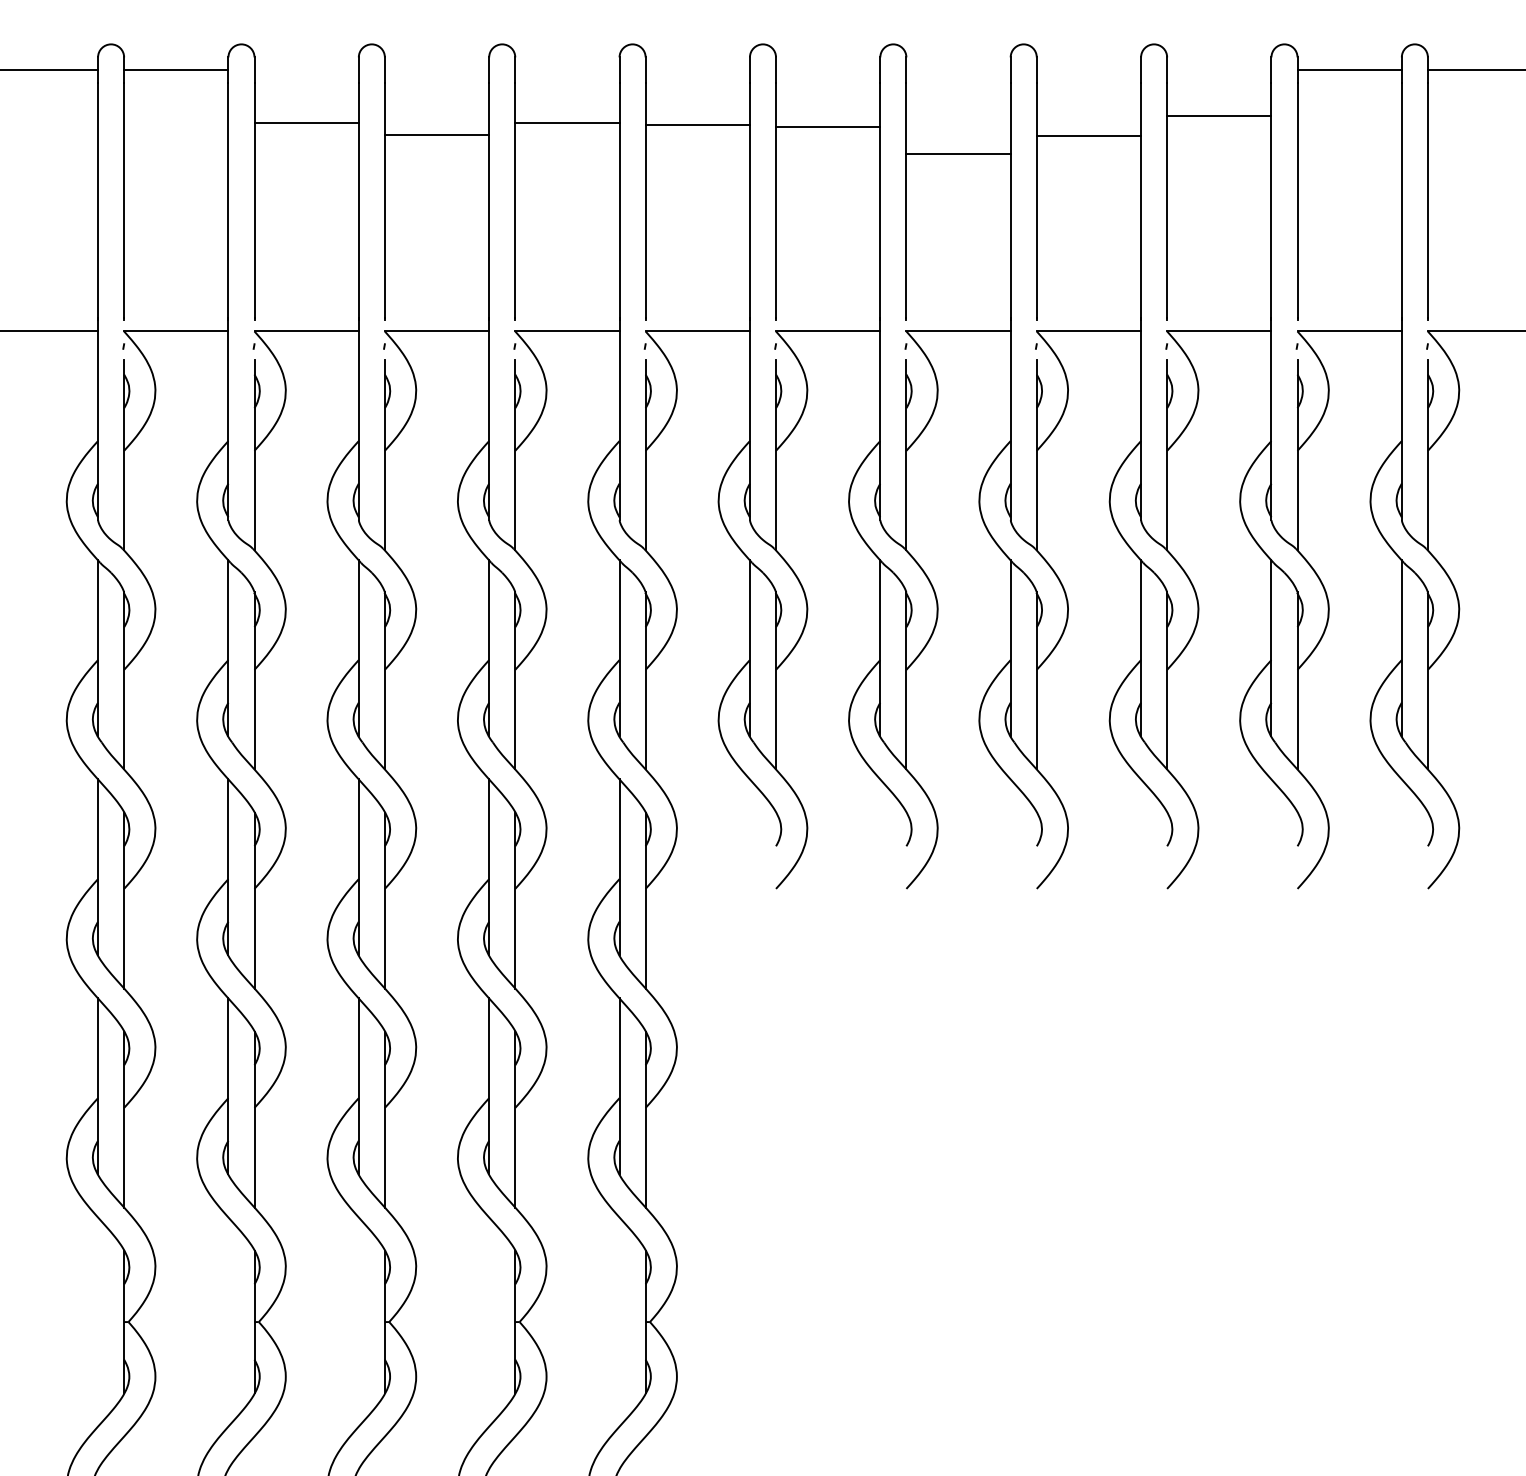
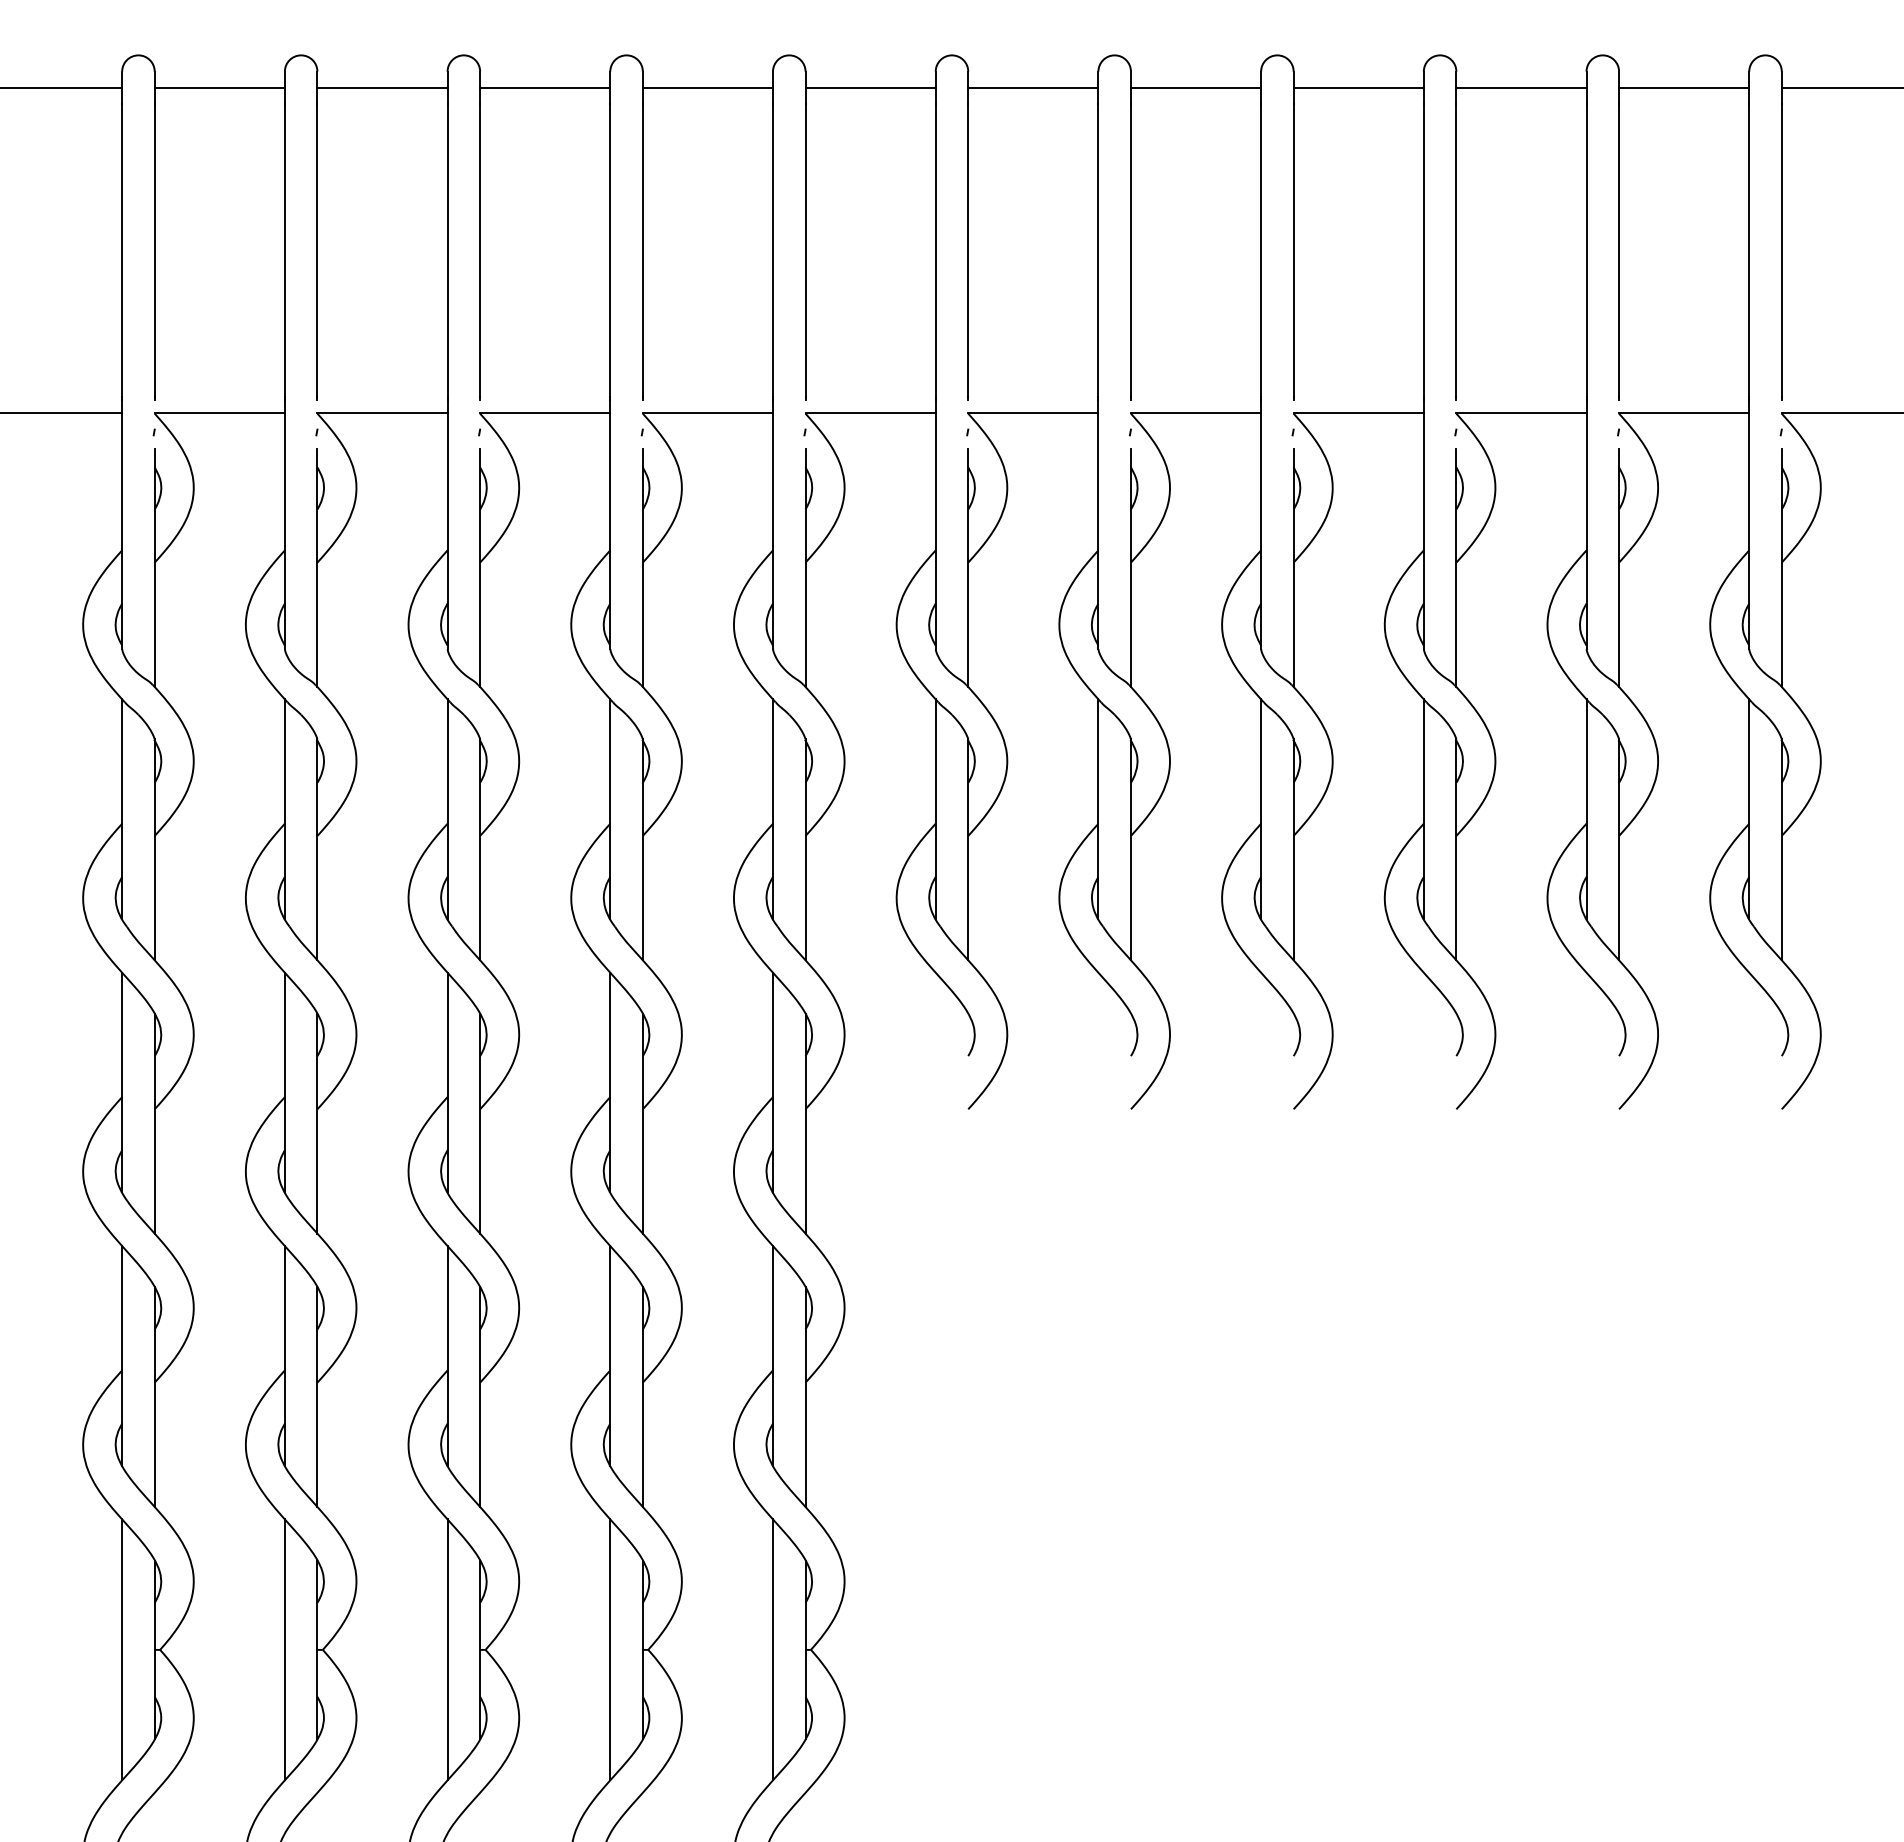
line: (1219, 115) -> (1521, 87), moved
line: (306, 123) -> (382, 87), moved
line: (567, 123) -> (707, 87), moved
line: (697, 124) -> (870, 87), moved
line: (828, 127) -> (1033, 87), moved
line: (437, 135) -> (545, 87), moved
line: (1088, 135) -> (1358, 87), moved
line: (958, 153) -> (1195, 87), moved
line: (98, 1321) -> (122, 1649), added
line: (228, 1321) -> (284, 1649), added
line: (358, 1321) -> (447, 1649), added
line: (489, 1321) -> (610, 1649), added
line: (619, 1321) -> (773, 1649), added

